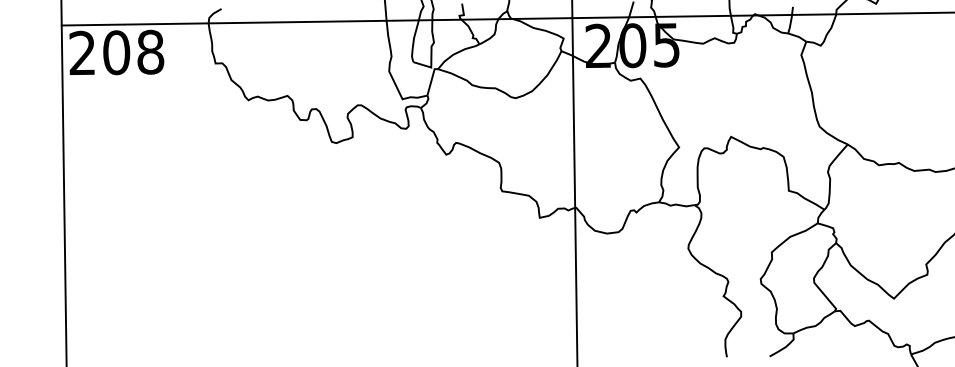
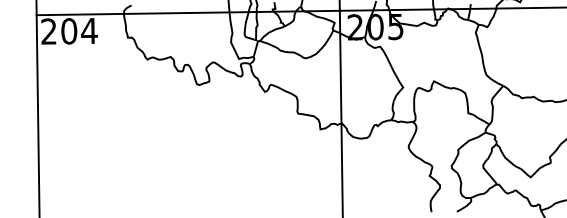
text: (150, 51) -> (89, 30), 208 -> 204

